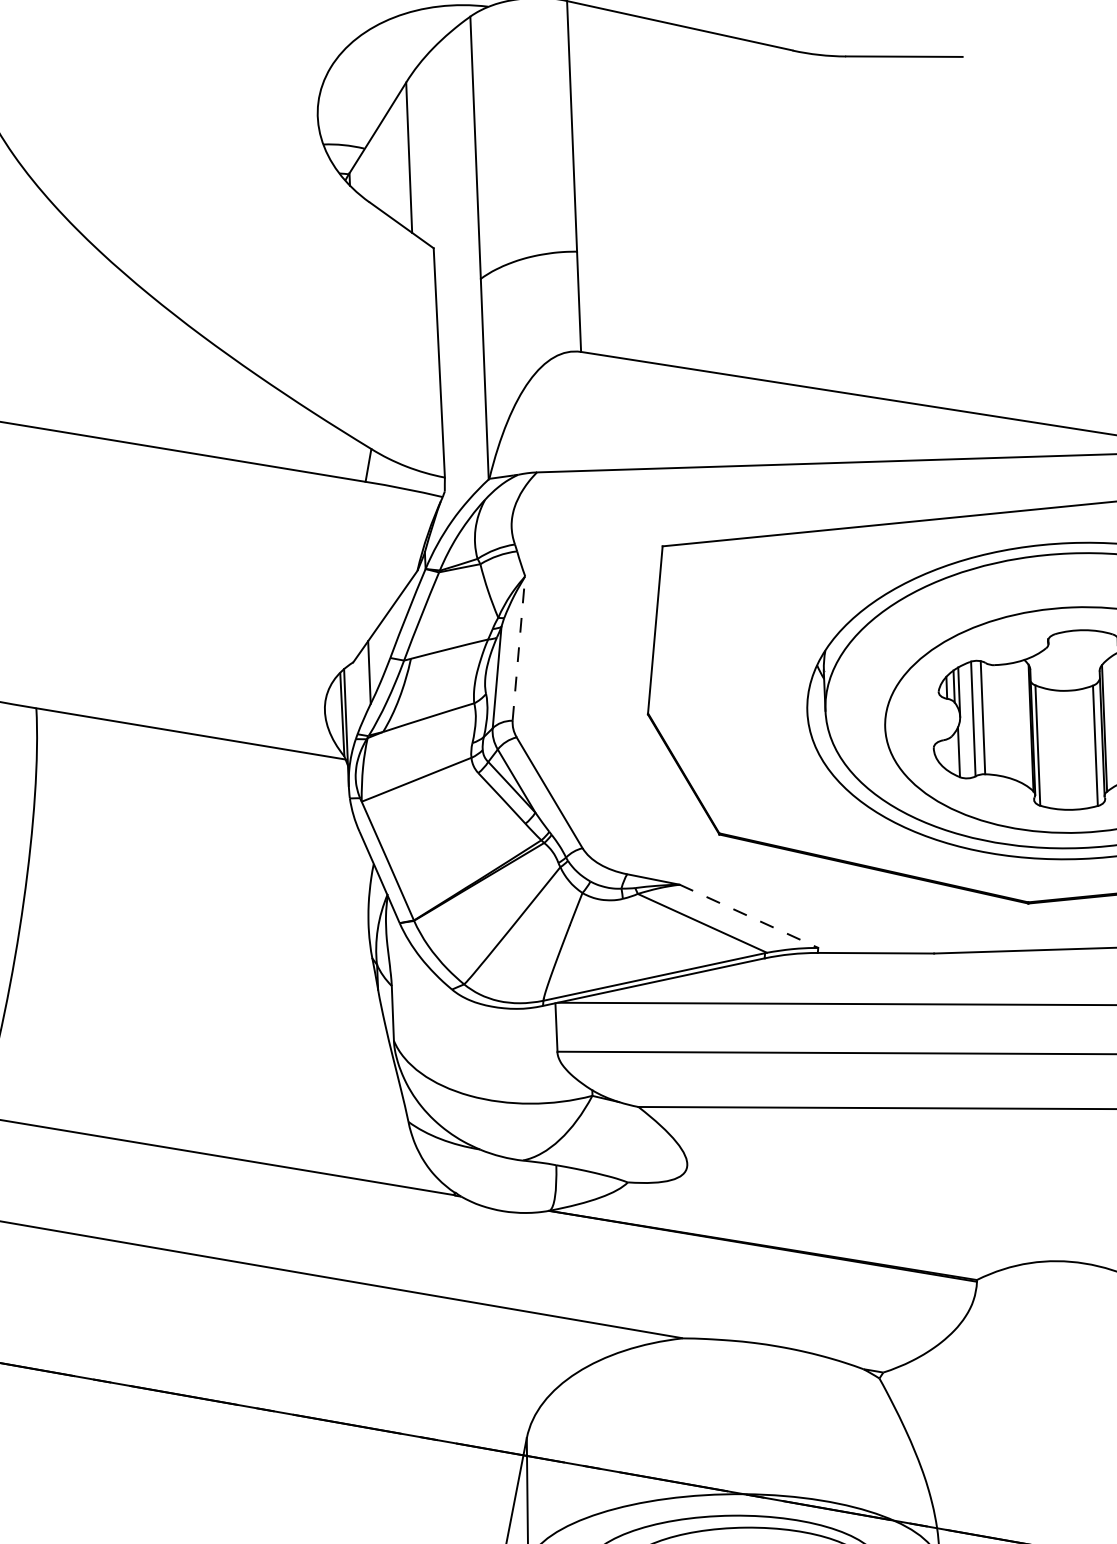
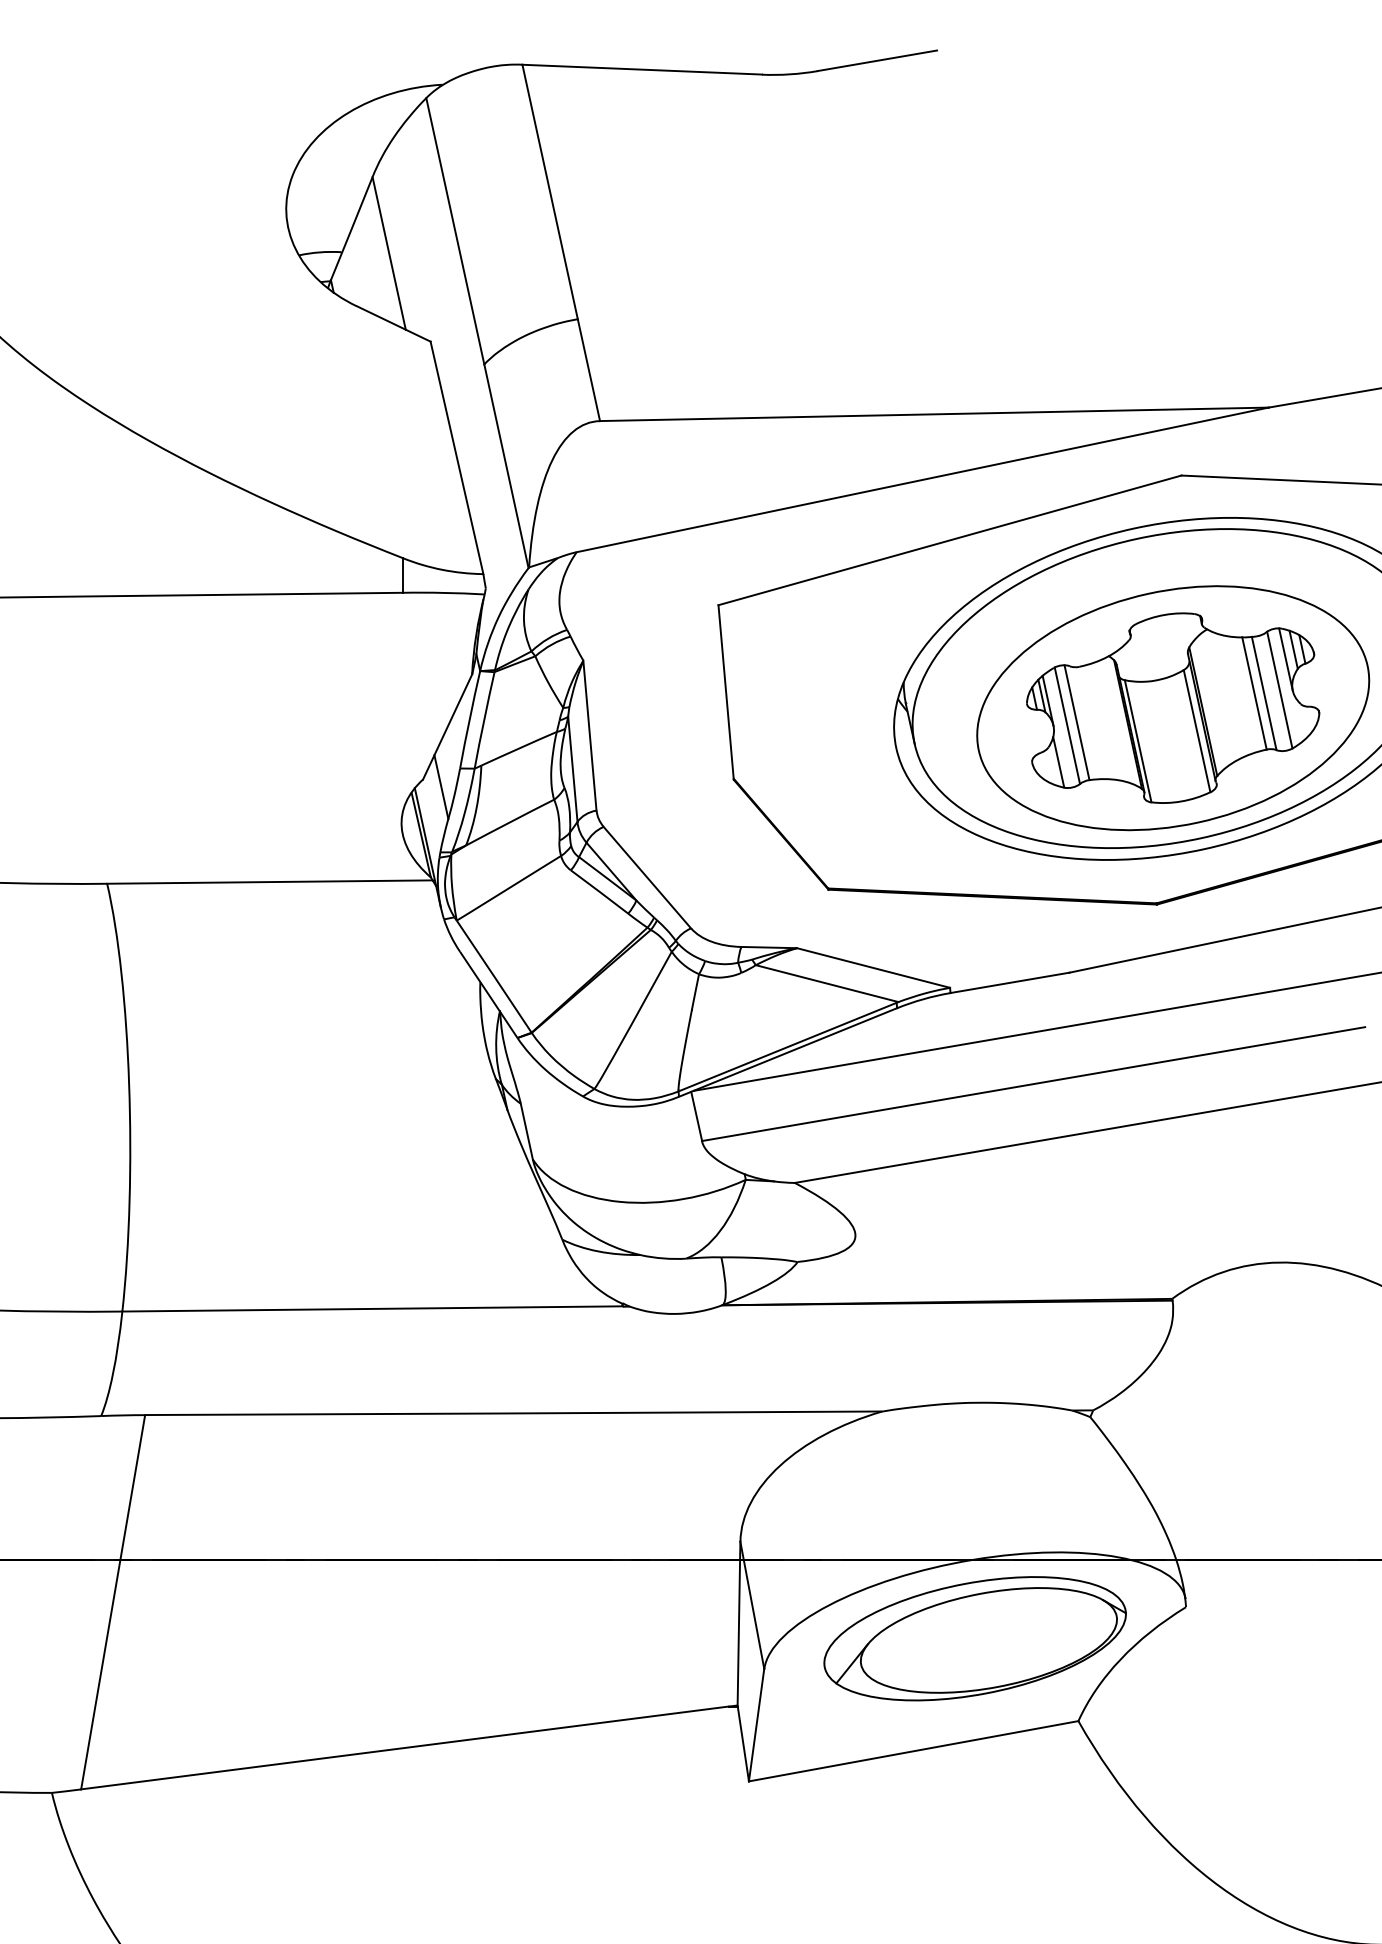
line: (518, 648) -> (589, 735), dashed -> solid
line: (749, 916) -> (874, 968), dashed -> solid

